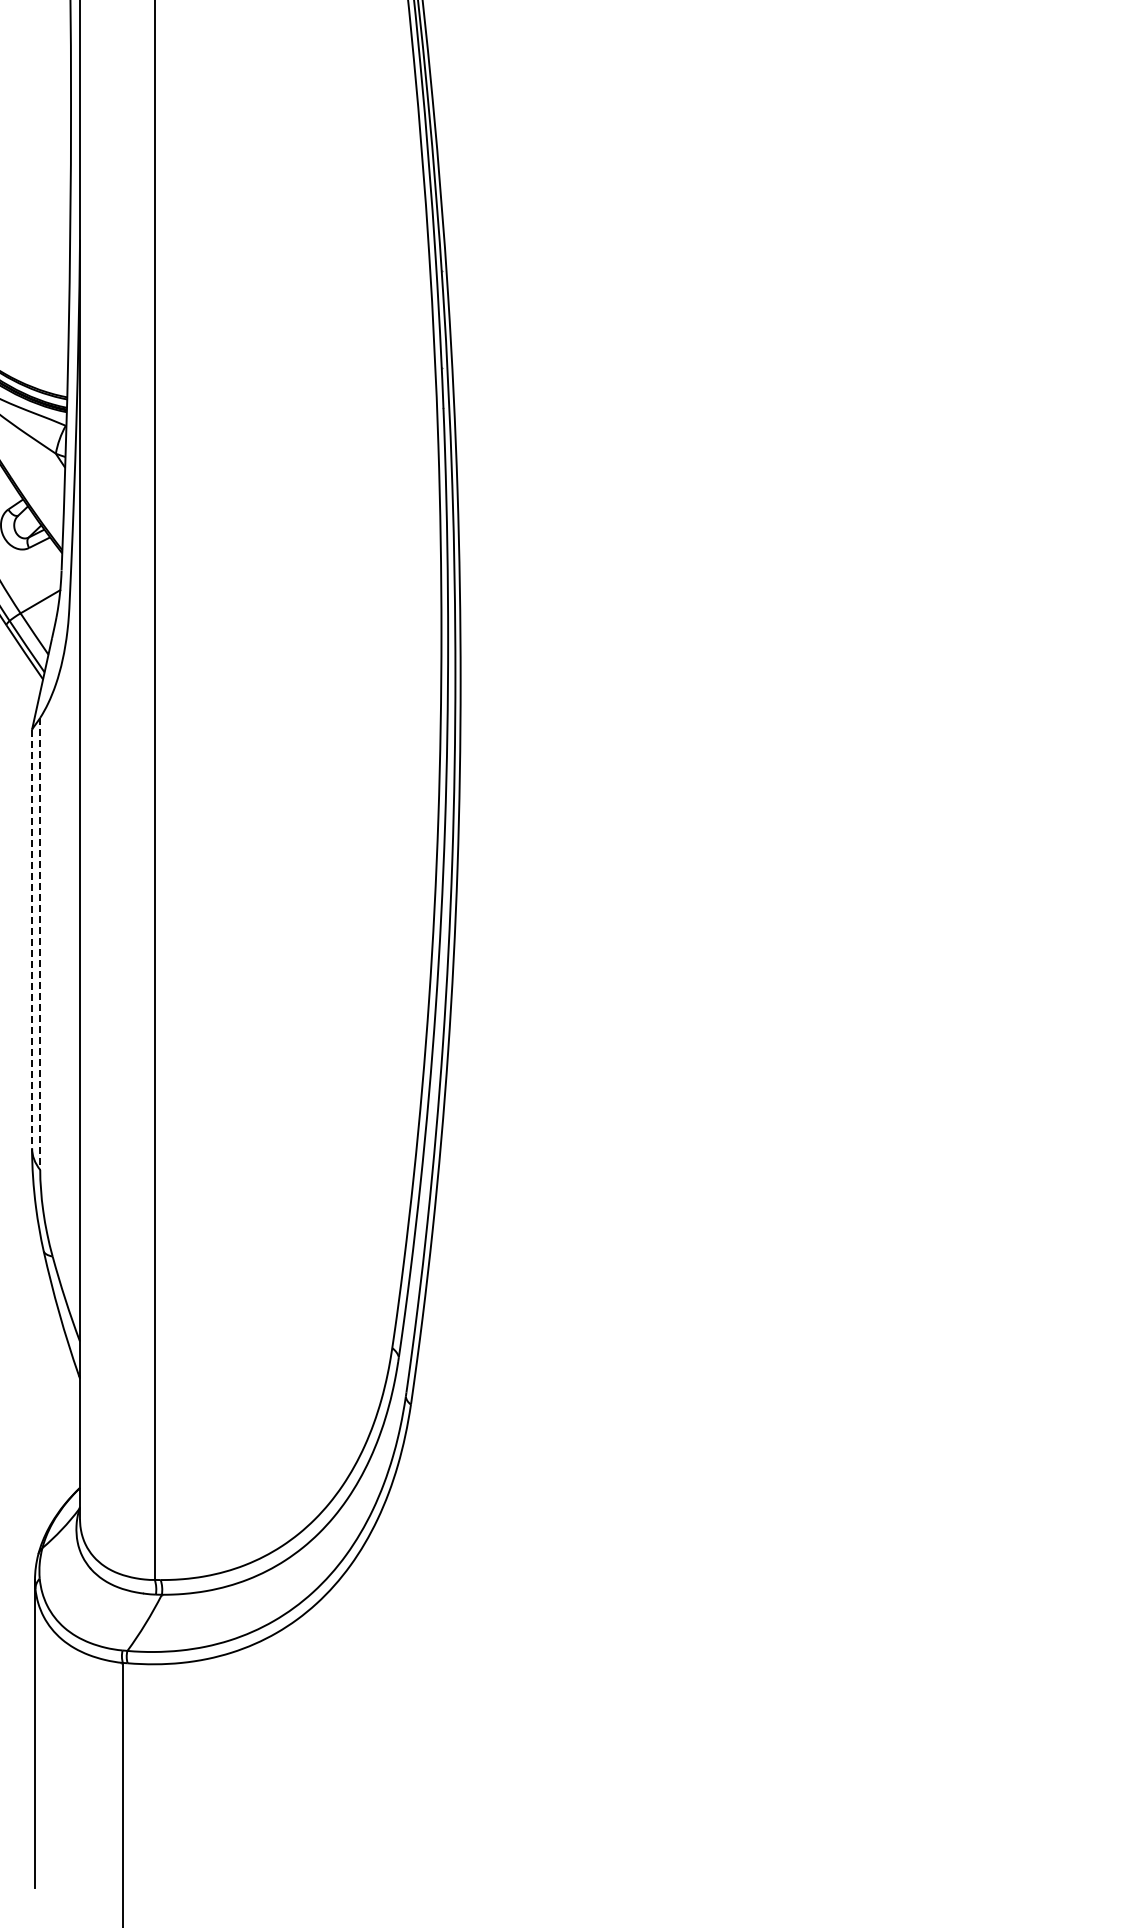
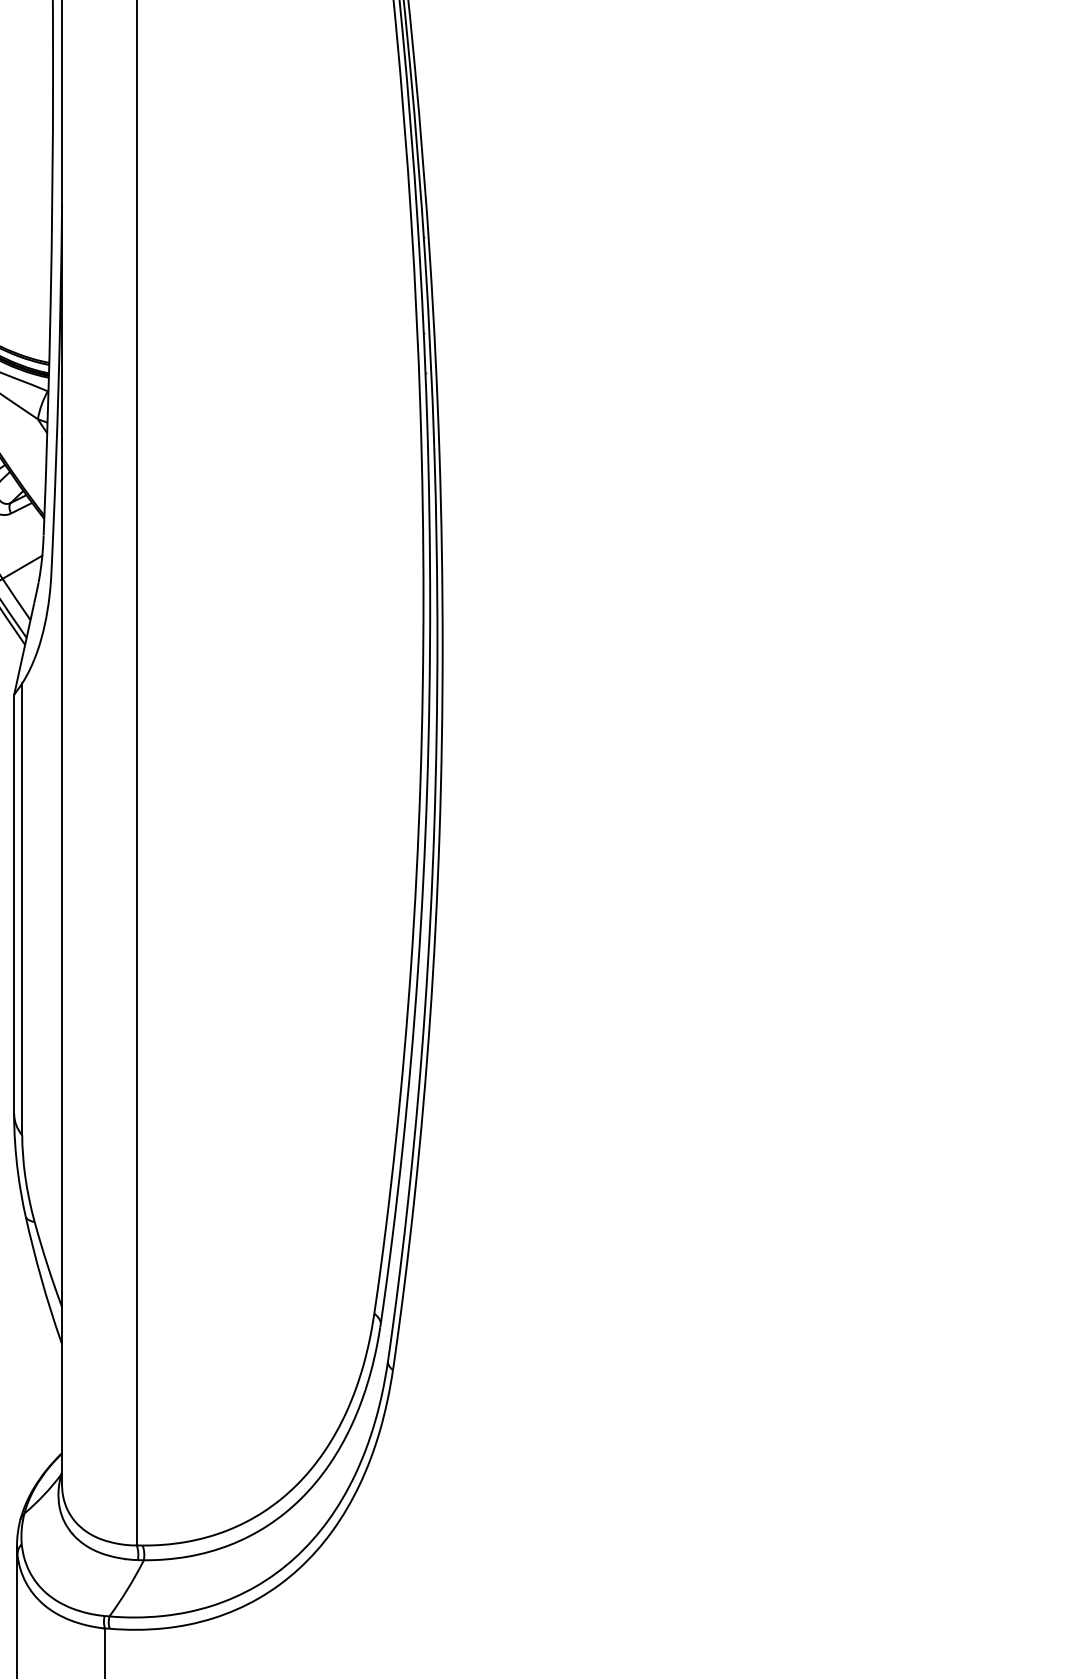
line: (32, 939) -> (14, 905), dashed -> solid
line: (40, 944) -> (22, 910), dashed -> solid

